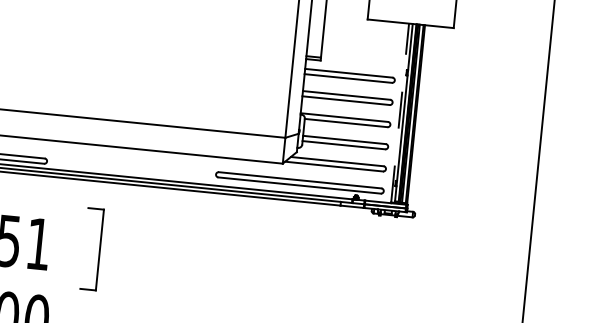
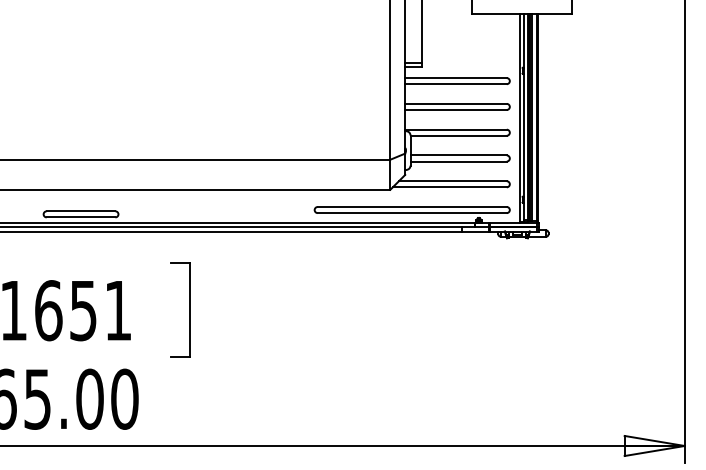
line: (400, 112) -> (519, 117), dashed -> solid

